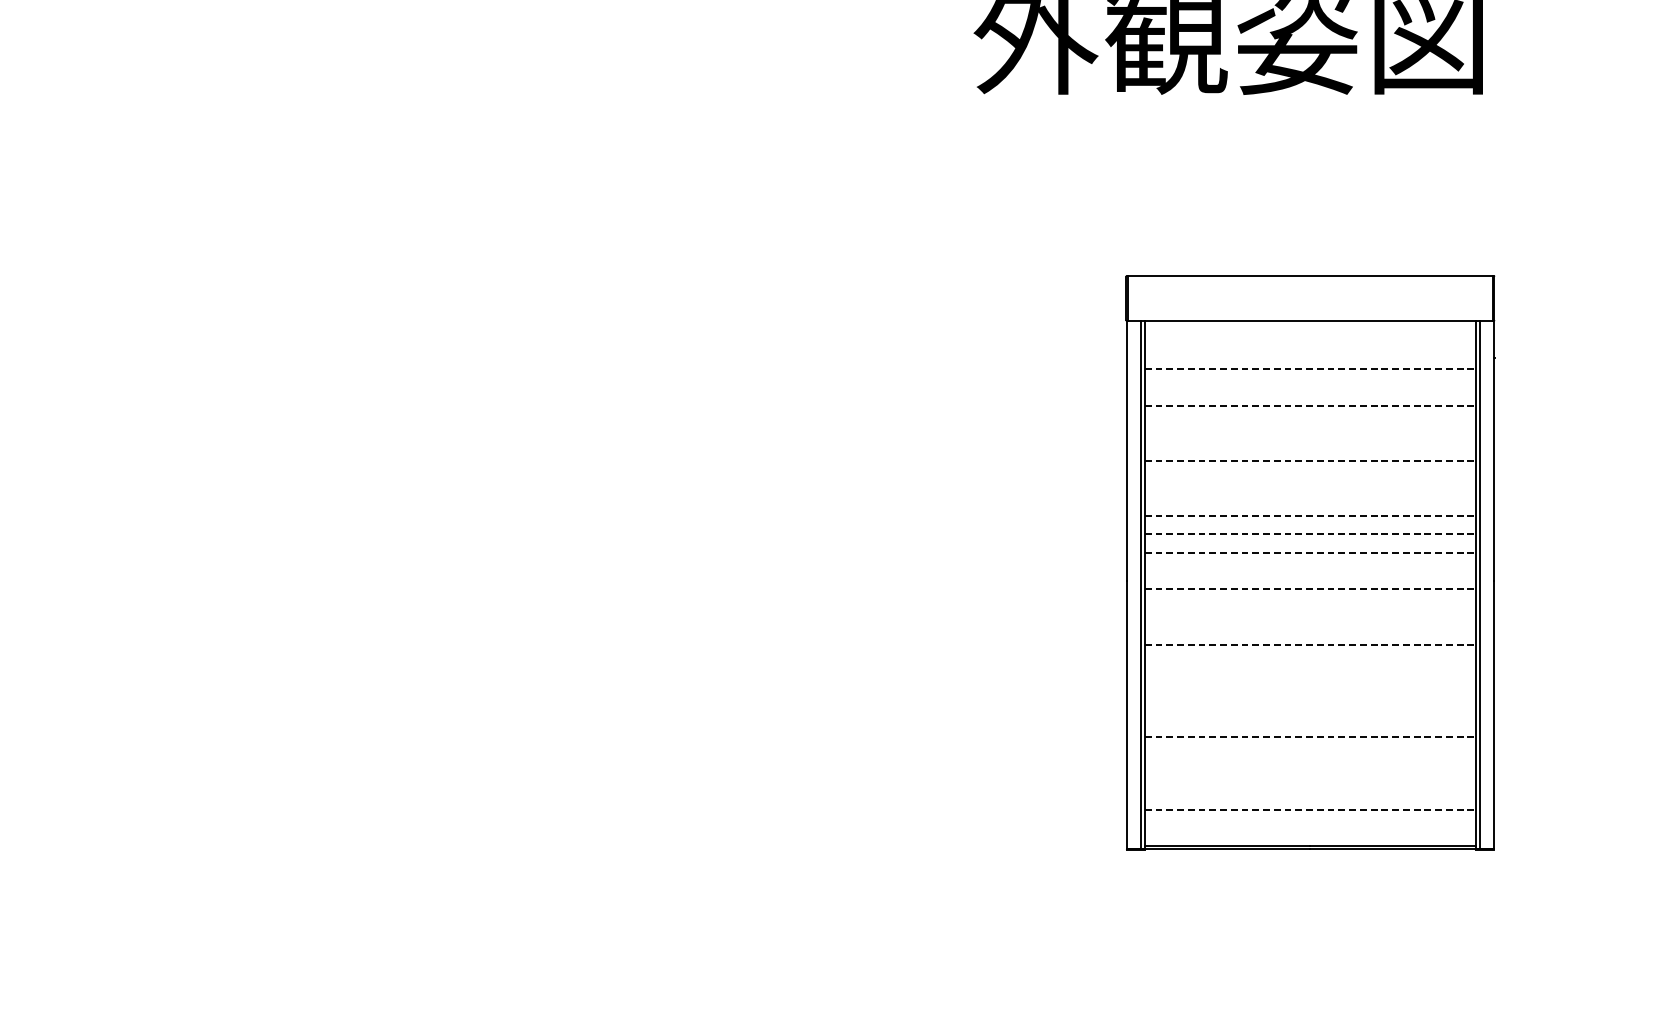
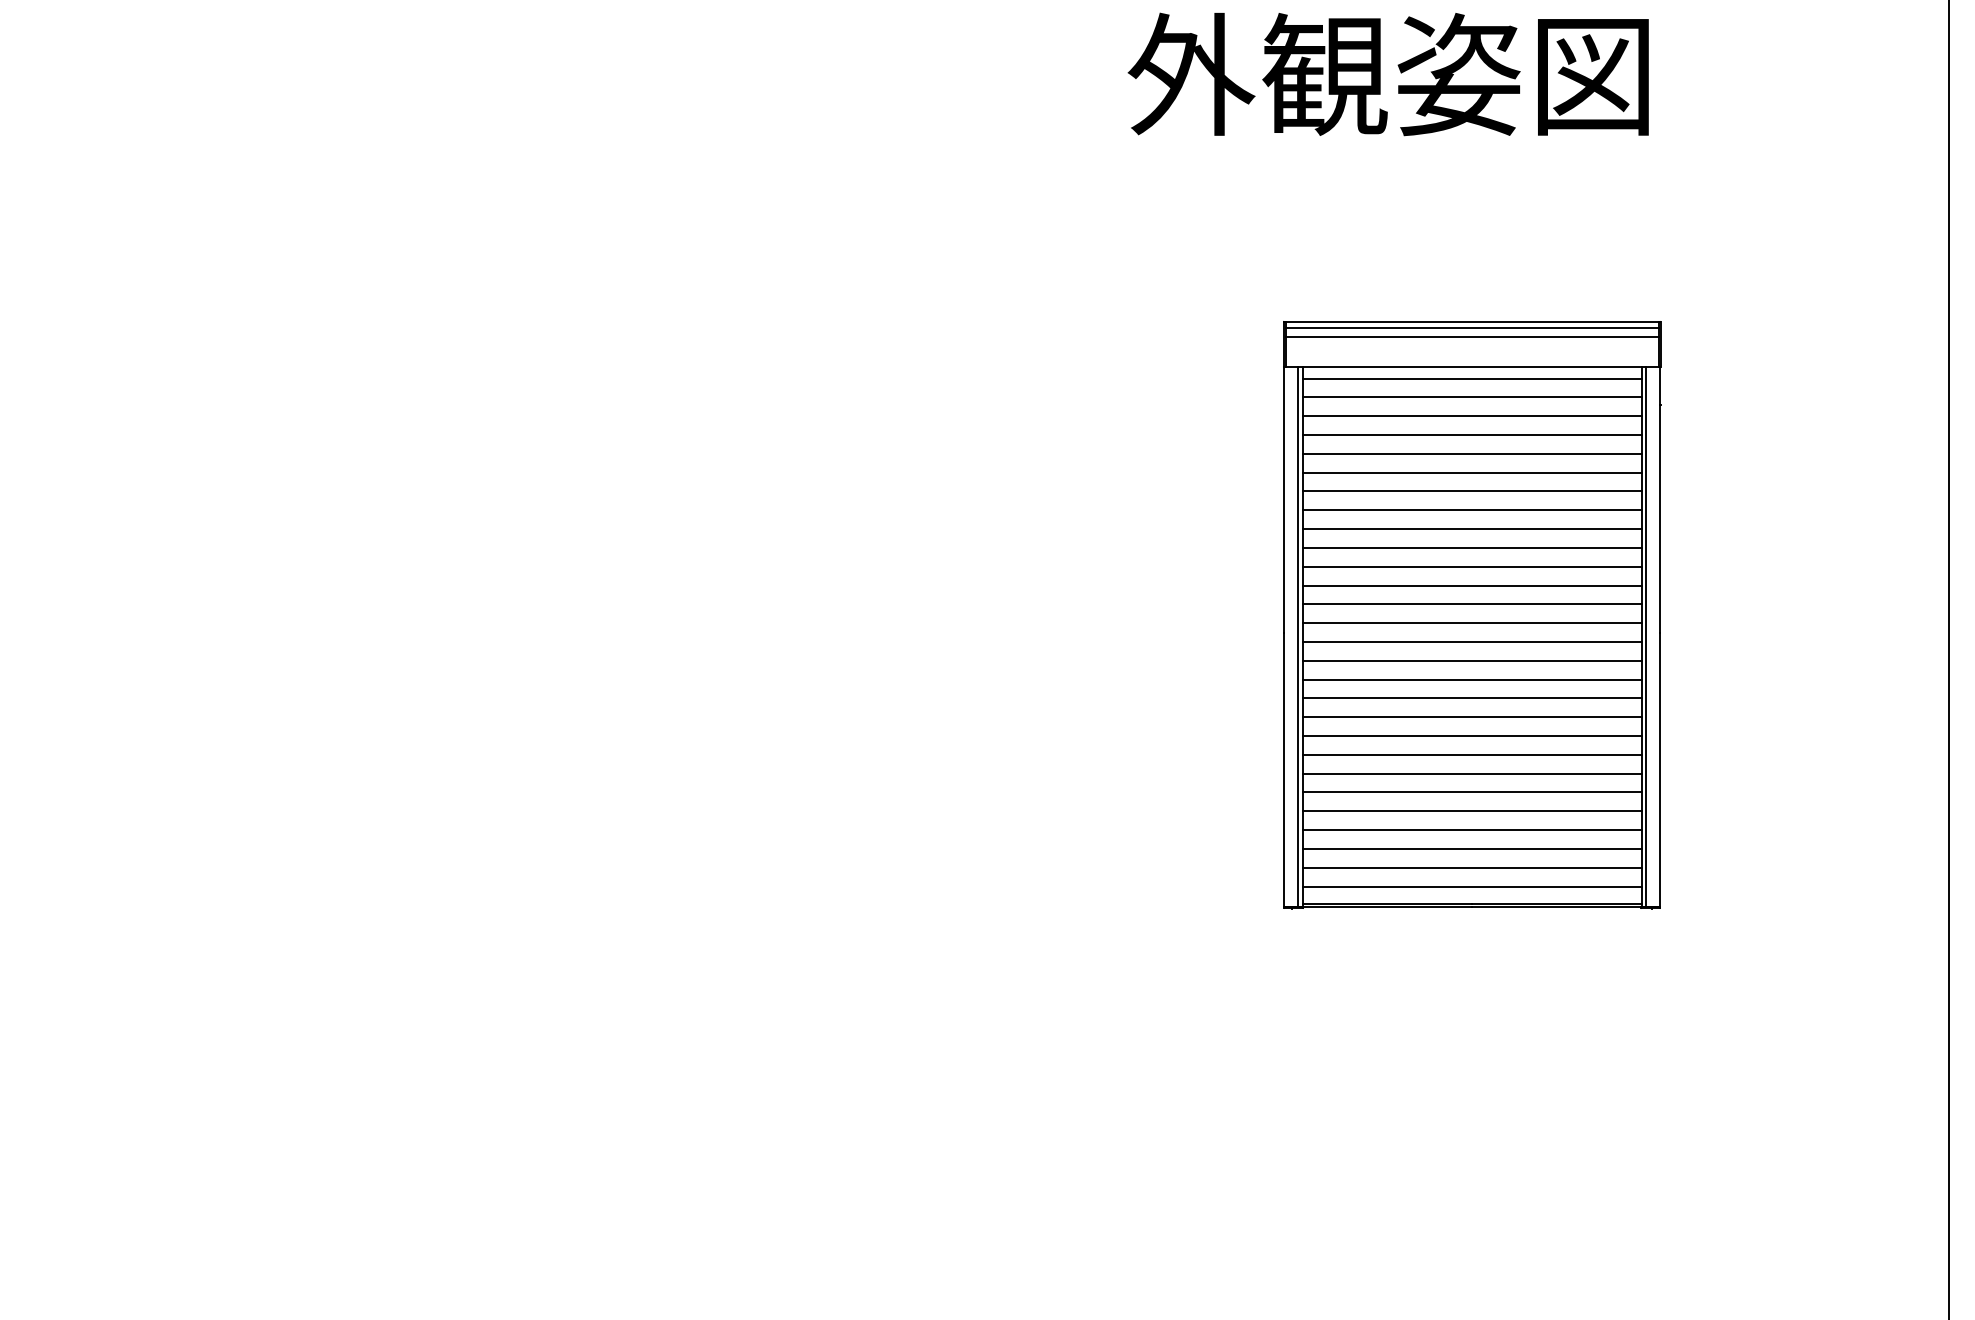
line: (1309, 282) -> (1471, 327), added
line: (1309, 290) -> (1471, 336), added
line: (1309, 331) -> (1471, 378), added
line: (1309, 350) -> (1471, 397), added
line: (1310, 369) -> (1472, 416), dashed -> solid
line: (1309, 387) -> (1471, 435), added
line: (1310, 405) -> (1472, 453), dashed -> solid
line: (1309, 423) -> (1471, 472), added
line: (1309, 442) -> (1471, 491), added
line: (1310, 460) -> (1472, 510), dashed -> solid
line: (1309, 479) -> (1471, 529), added
line: (1309, 497) -> (1471, 547), added
line: (1310, 515) -> (1472, 566), dashed -> solid
line: (1310, 534) -> (1472, 585), dashed -> solid
line: (1310, 552) -> (1472, 604), dashed -> solid
line: (1309, 571) -> (1471, 623), added
line: (1310, 589) -> (1472, 641), dashed -> solid
line: (1309, 607) -> (1471, 660), added
line: (1309, 626) -> (1471, 679), added
line: (1310, 644) -> (1472, 698), dashed -> solid
line: (1309, 663) -> (1471, 717), added
line: (1309, 681) -> (1471, 736), added
line: (1309, 699) -> (1471, 754), added
line: (1309, 718) -> (1471, 773), added
line: (1310, 736) -> (1472, 792), dashed -> solid
line: (1309, 755) -> (1471, 811), added
line: (1309, 773) -> (1471, 830), added
line: (1309, 791) -> (1471, 848), added
line: (1310, 809) -> (1472, 867), dashed -> solid
line: (1309, 828) -> (1471, 886), added

